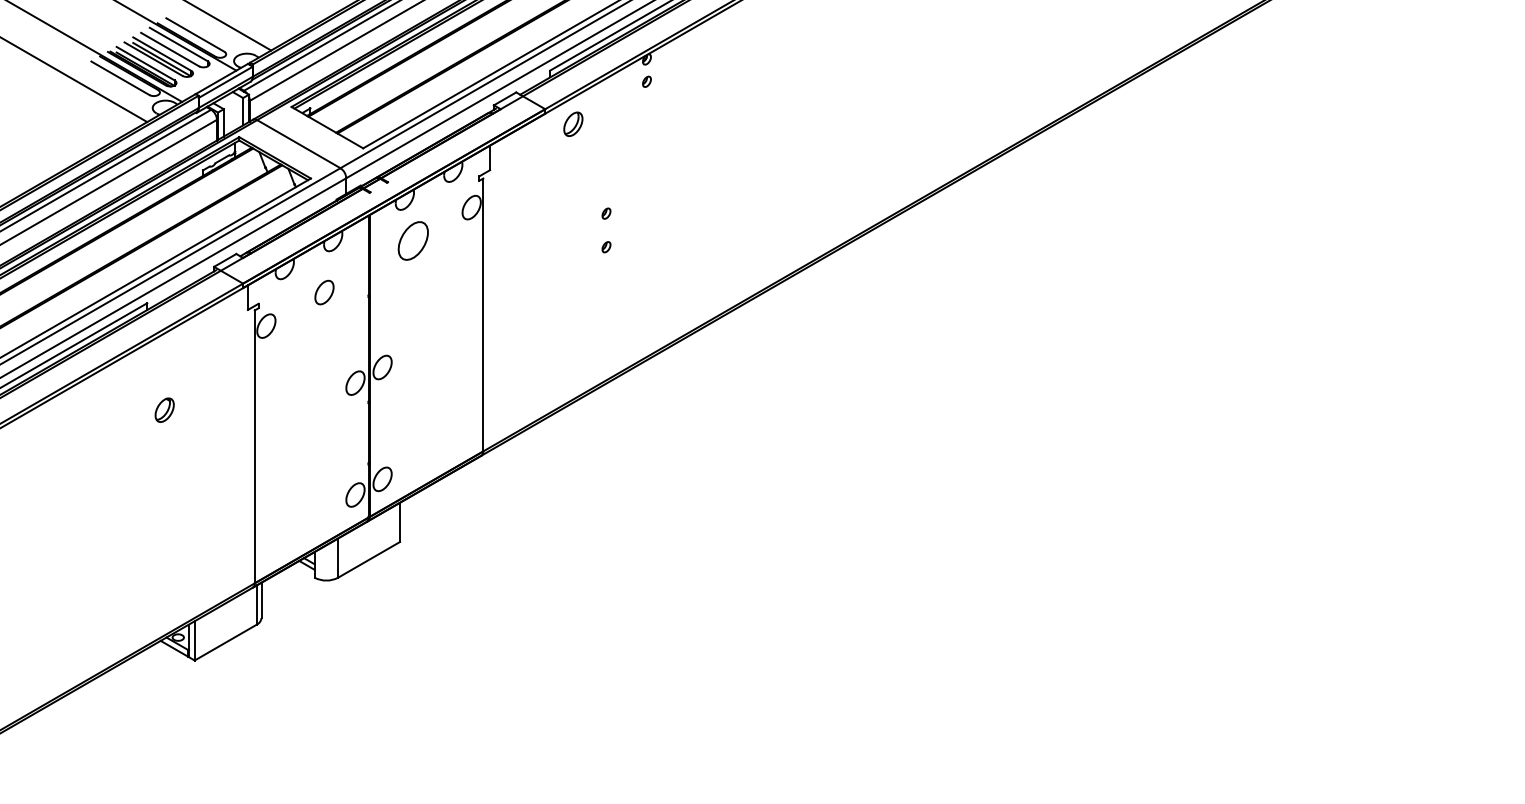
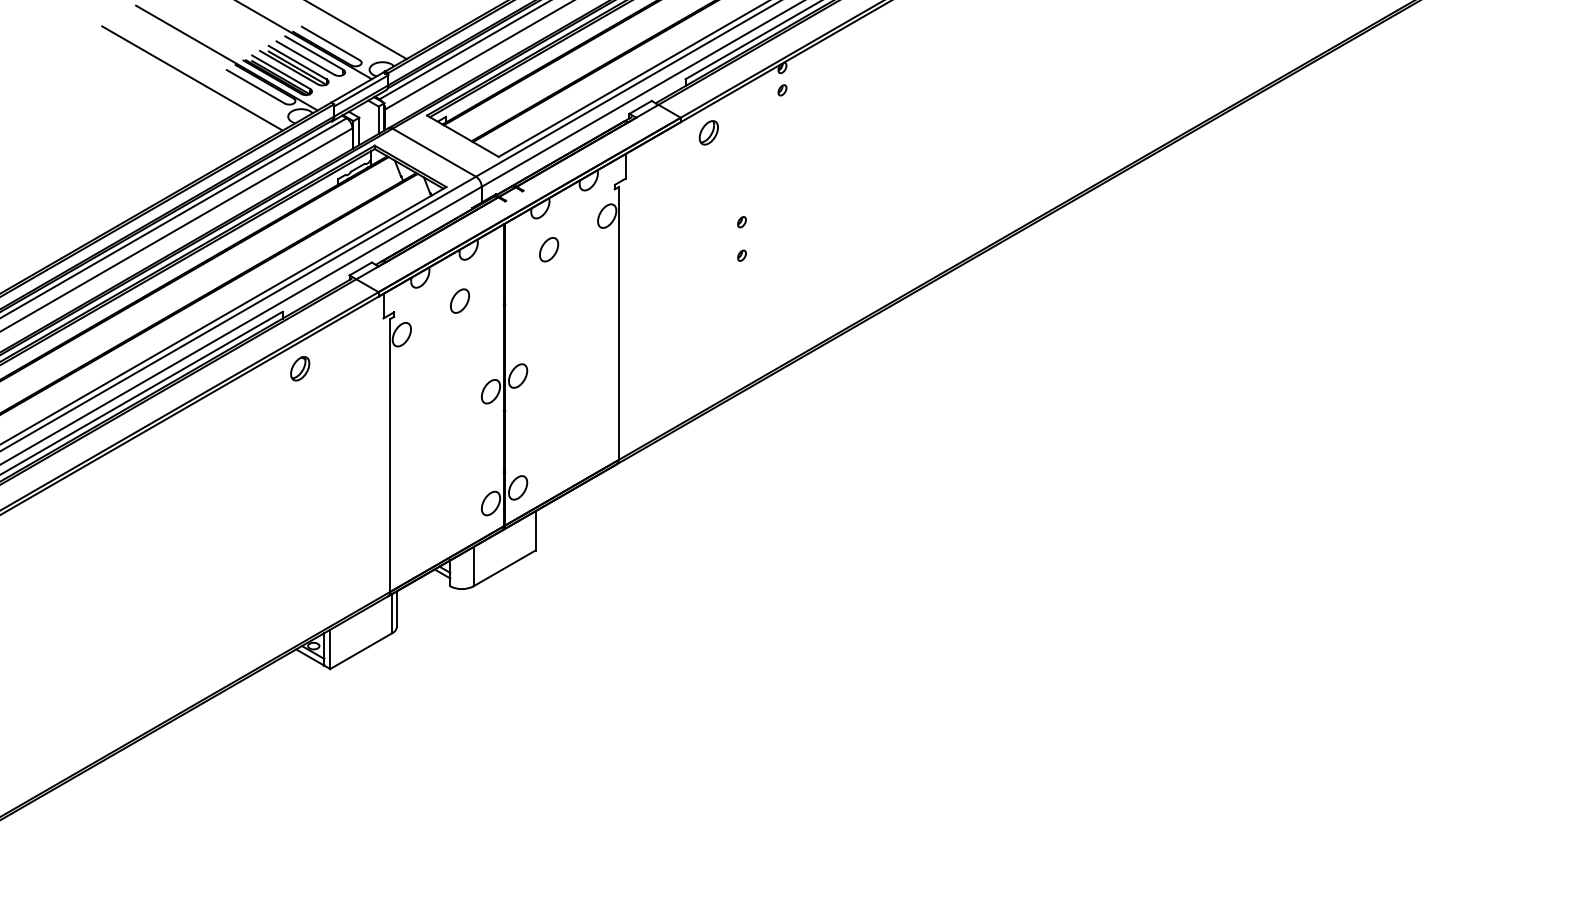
part: (414, 240) -> (549, 249), size x0.62
part: (165, 409) -> (300, 368), moved

